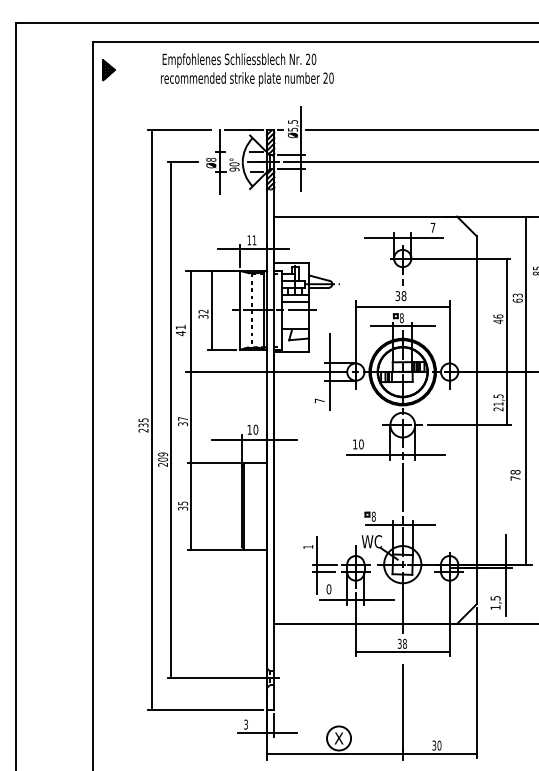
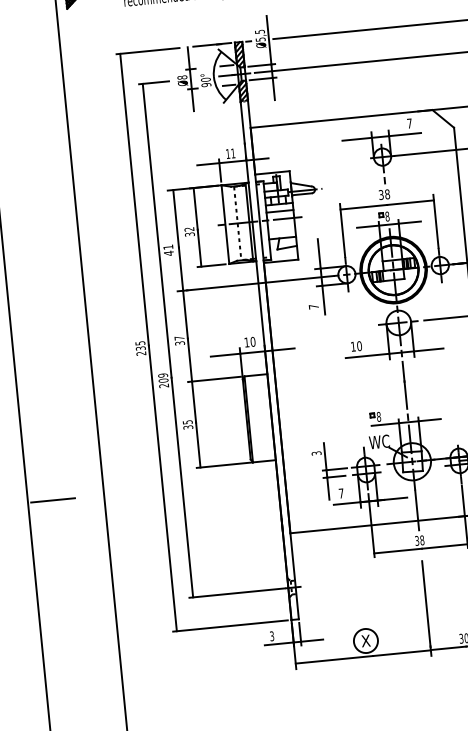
text: (308, 546) -> (316, 452), 1 -> 3
line: (41, 568) -> (53, 500), added
text: (328, 589) -> (340, 493), 0 -> 7

